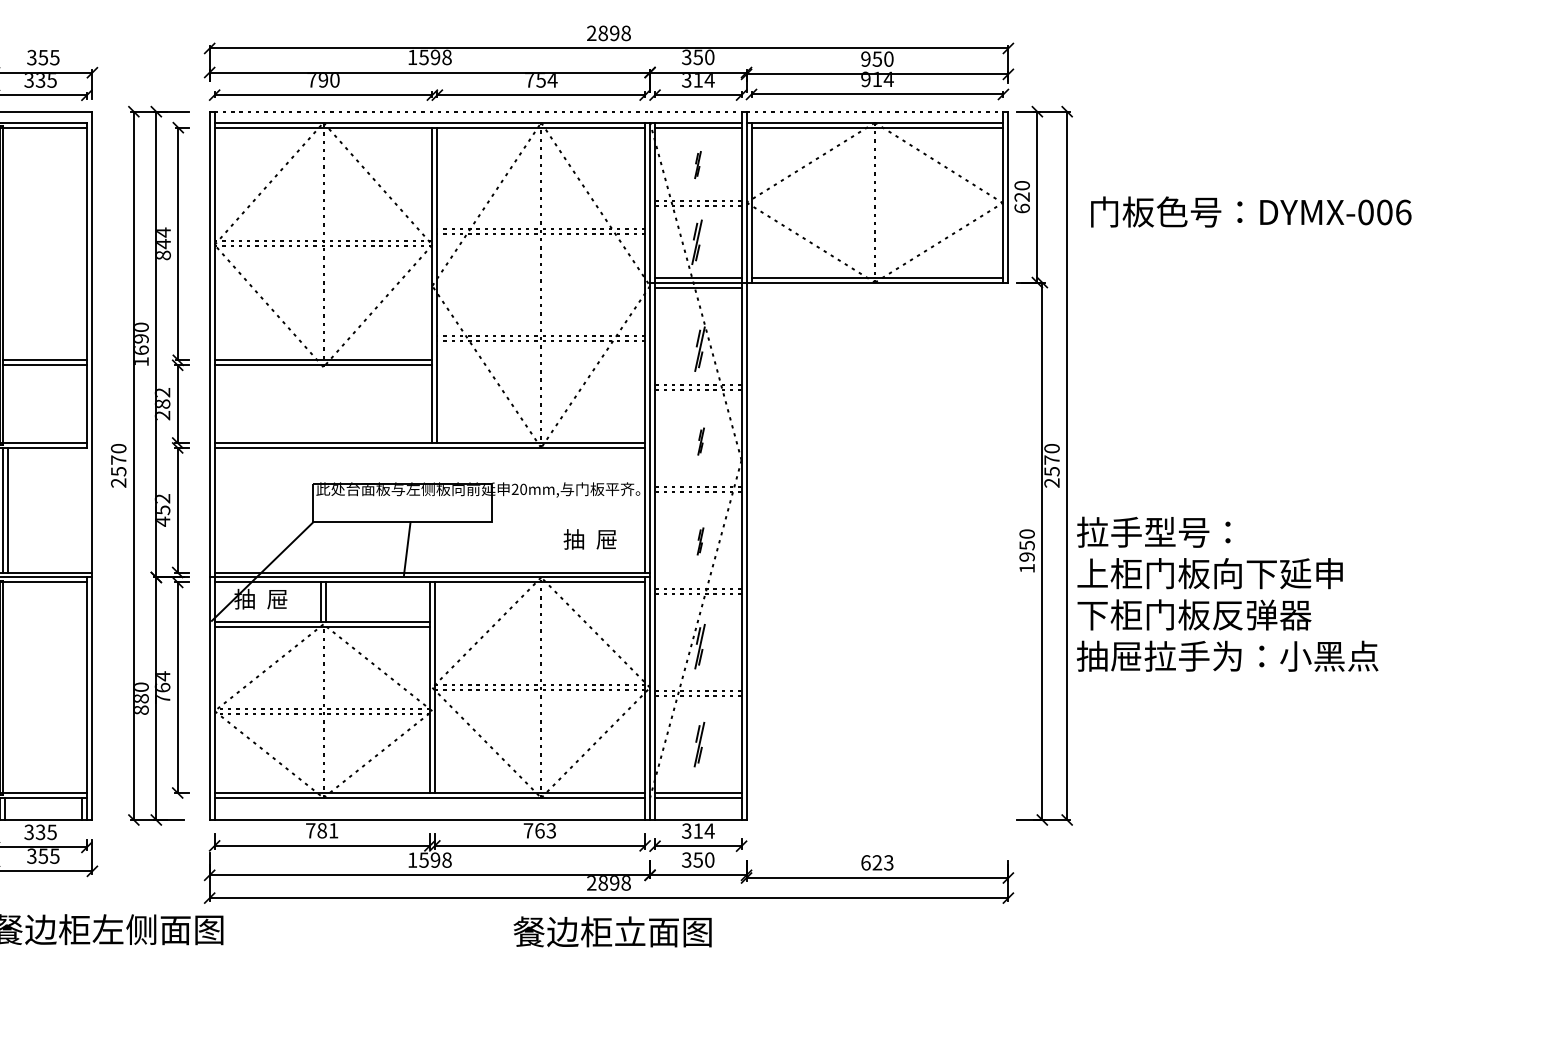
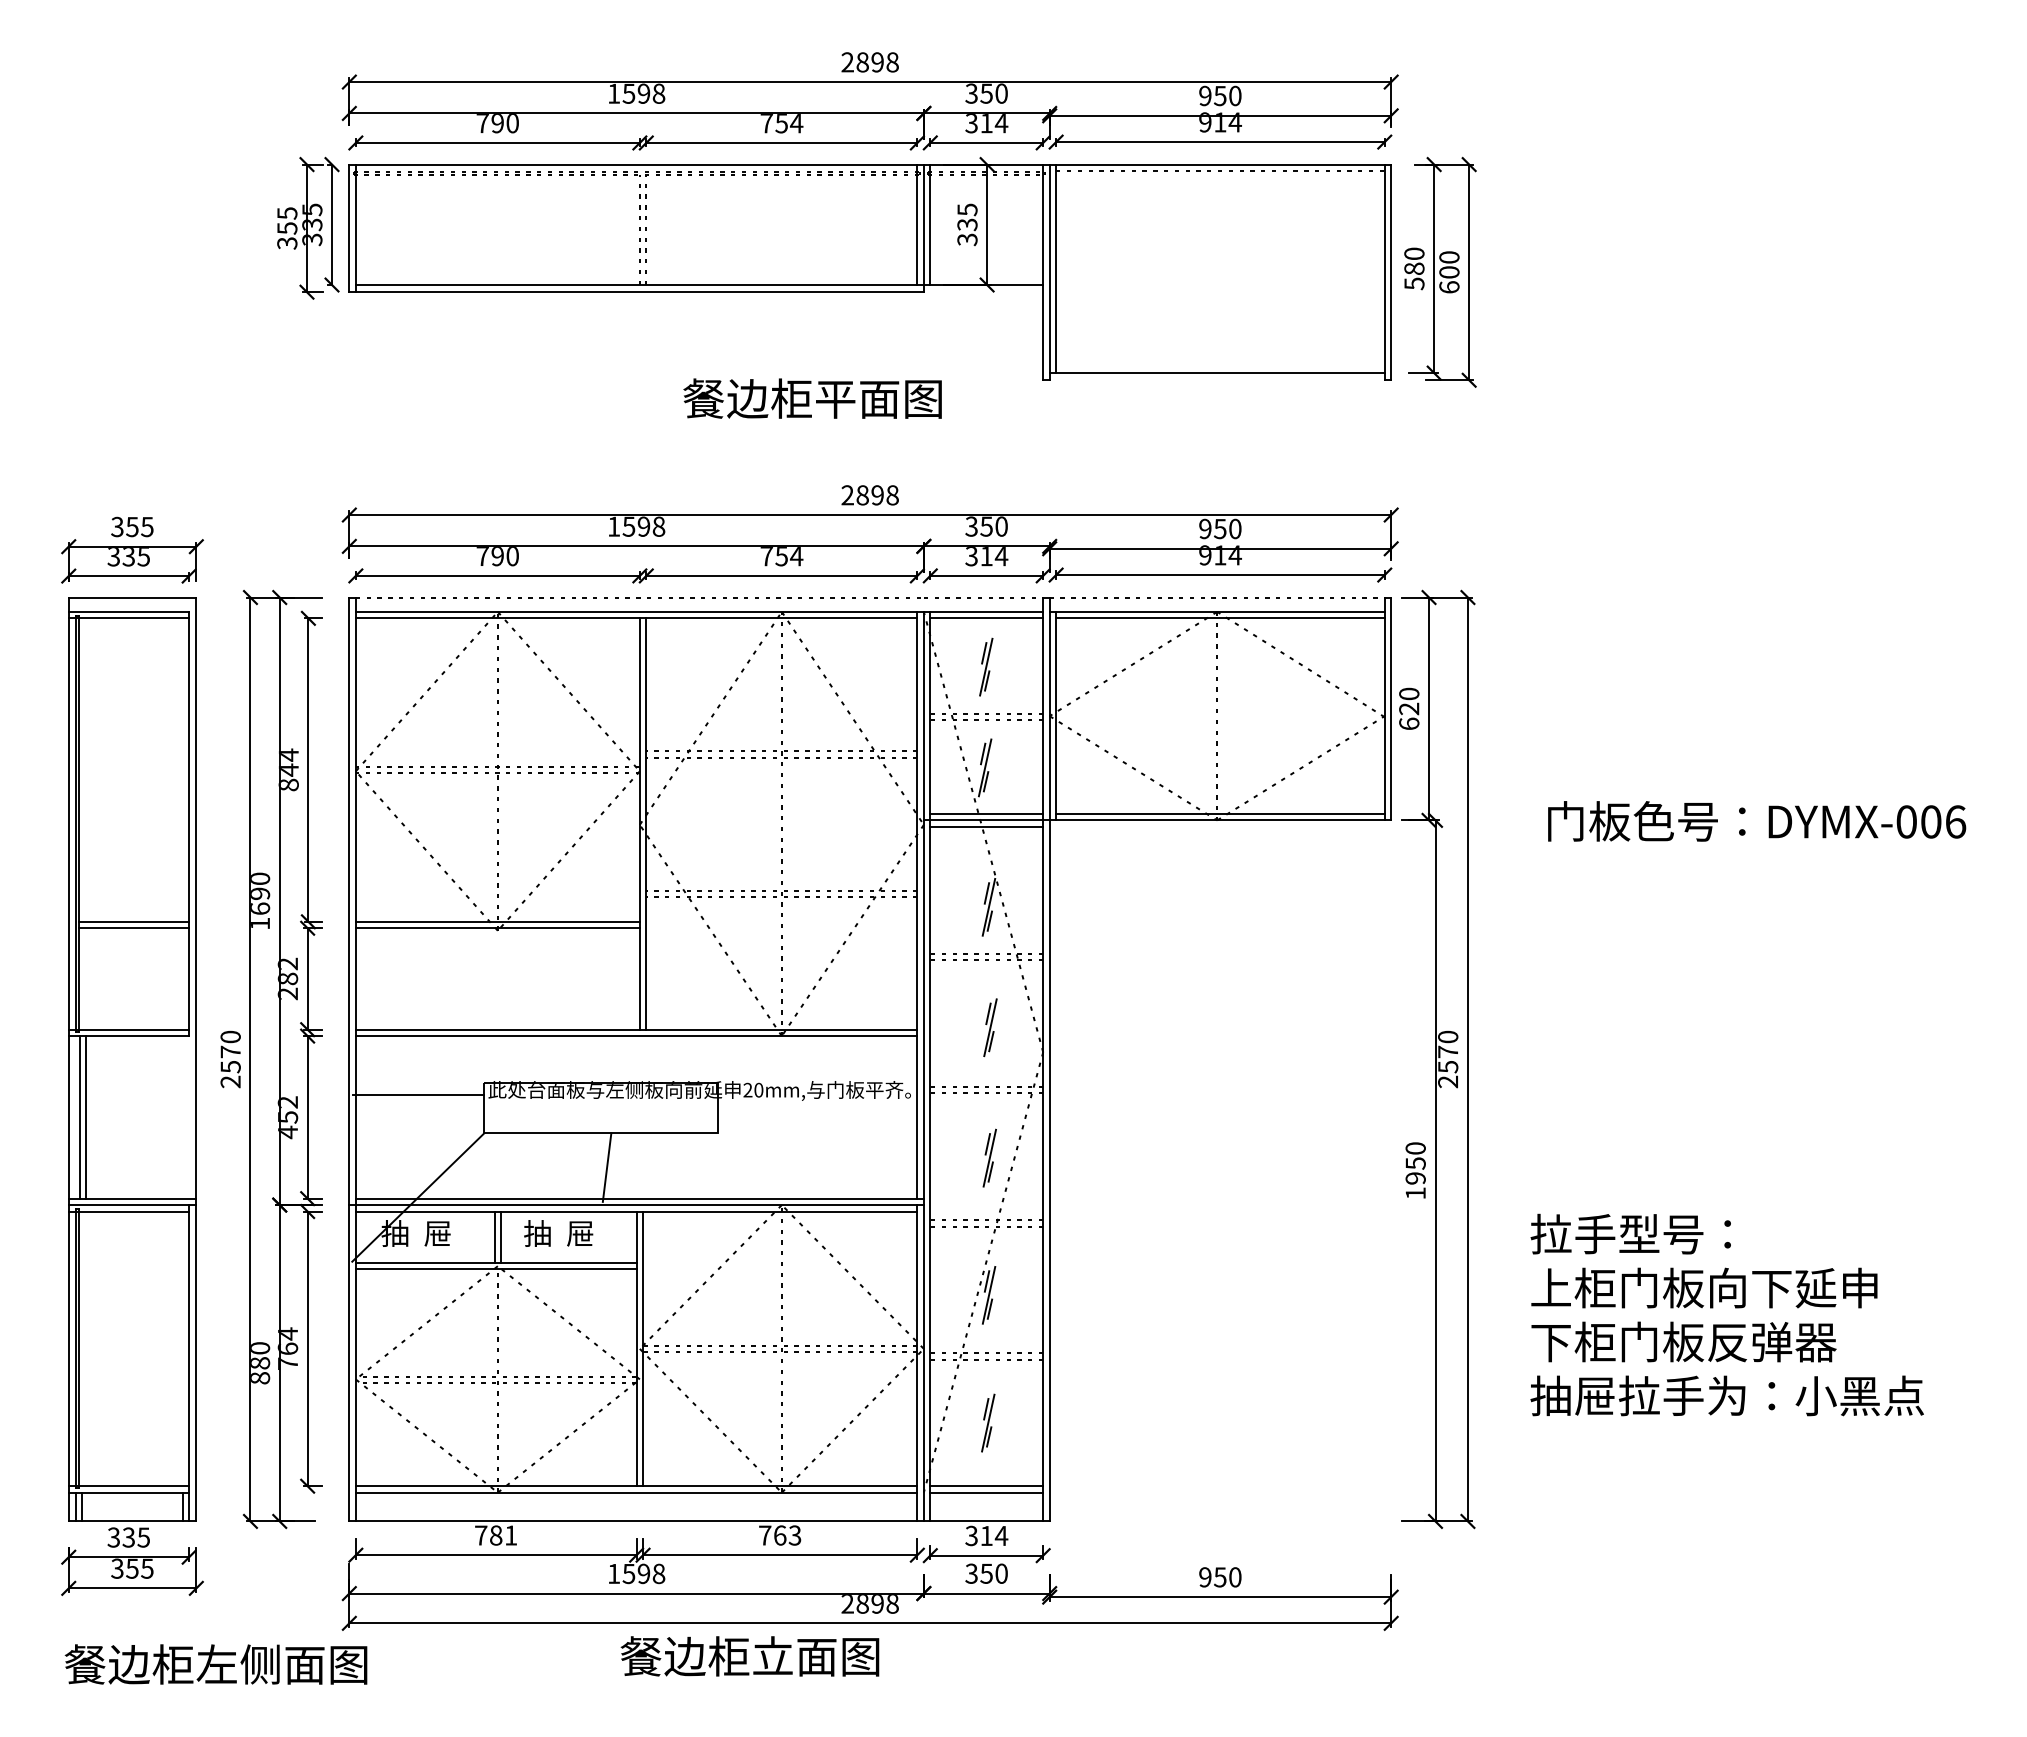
part: (698, 164) -> (986, 666), size x1.67
text: (1251, 212) -> (1757, 821), moved
part: (701, 441) -> (990, 1027), size x1.67
line: (262, 492) -> (418, 1094), added
text: (590, 539) -> (558, 1233), moved
part: (700, 540) -> (989, 1157), size x1.67
text: (1227, 593) -> (1726, 1314), moved
text: (877, 862) -> (1220, 1577), 623 -> 950
text: (612, 931) -> (749, 1656), moved

